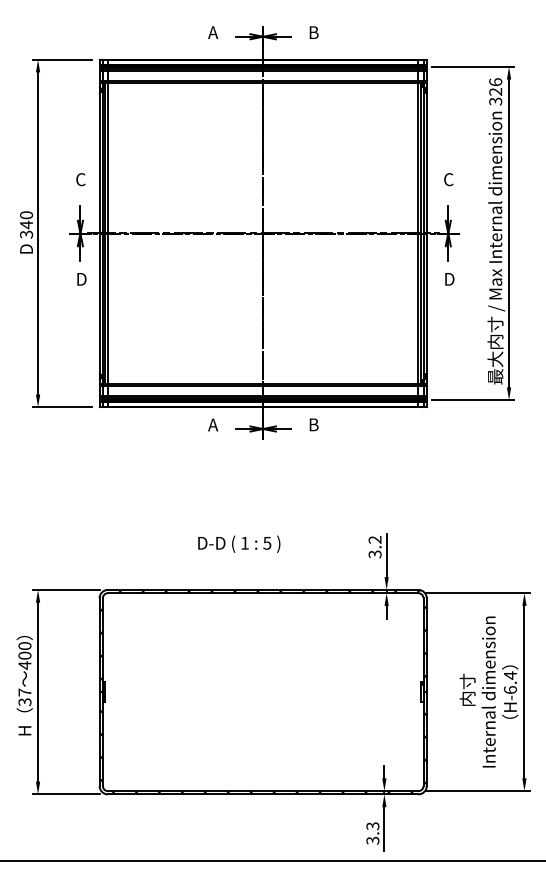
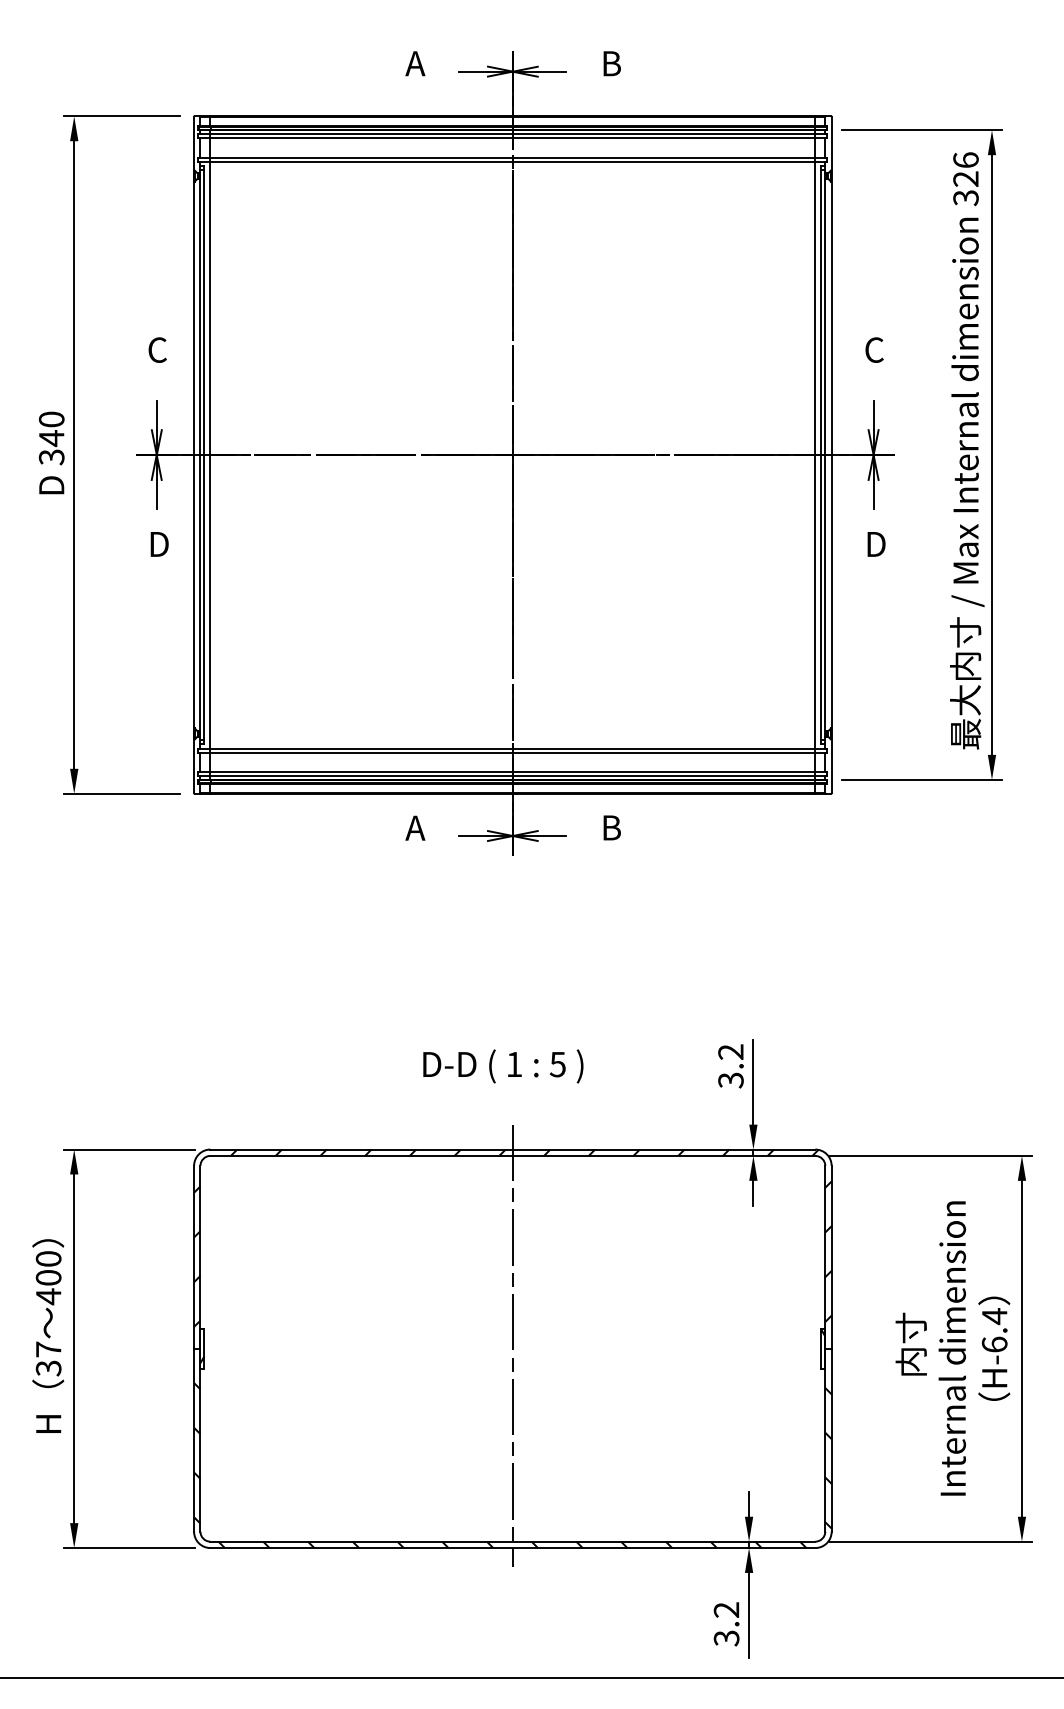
text: (239, 543) -> (503, 1064), moved
line: (263, 690) -> (513, 1345), added
text: (373, 826) -> (727, 1610), 3.3 -> 3.2

